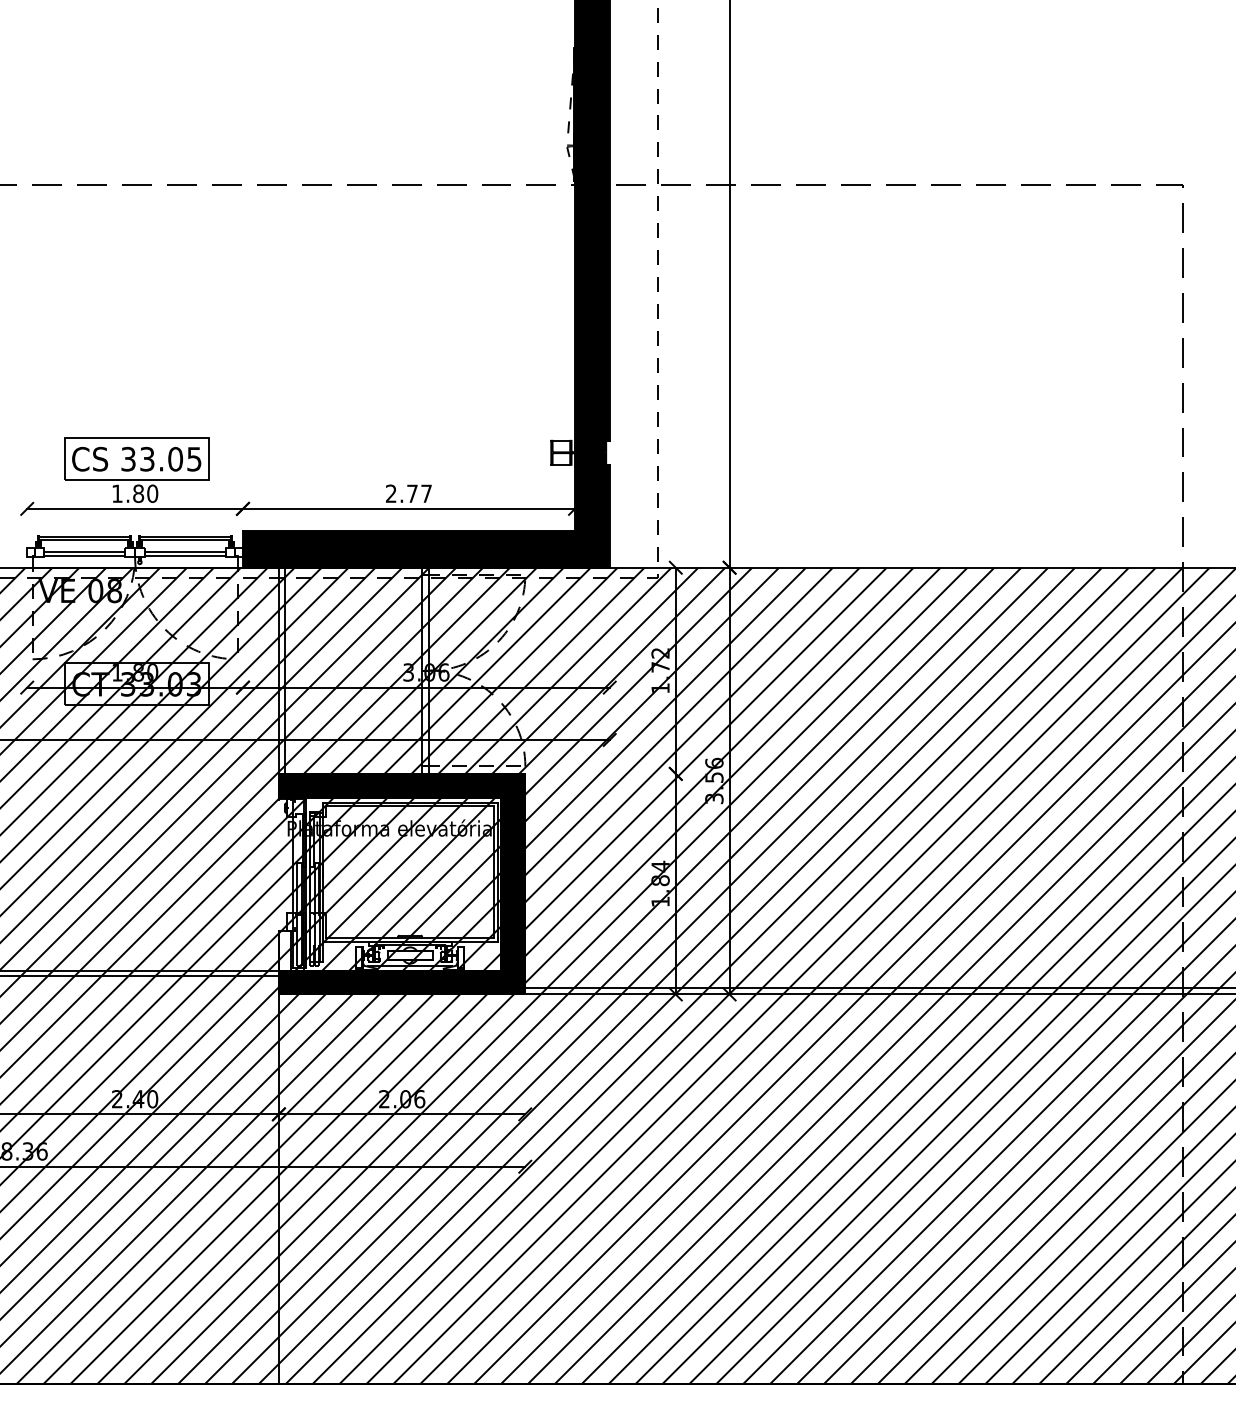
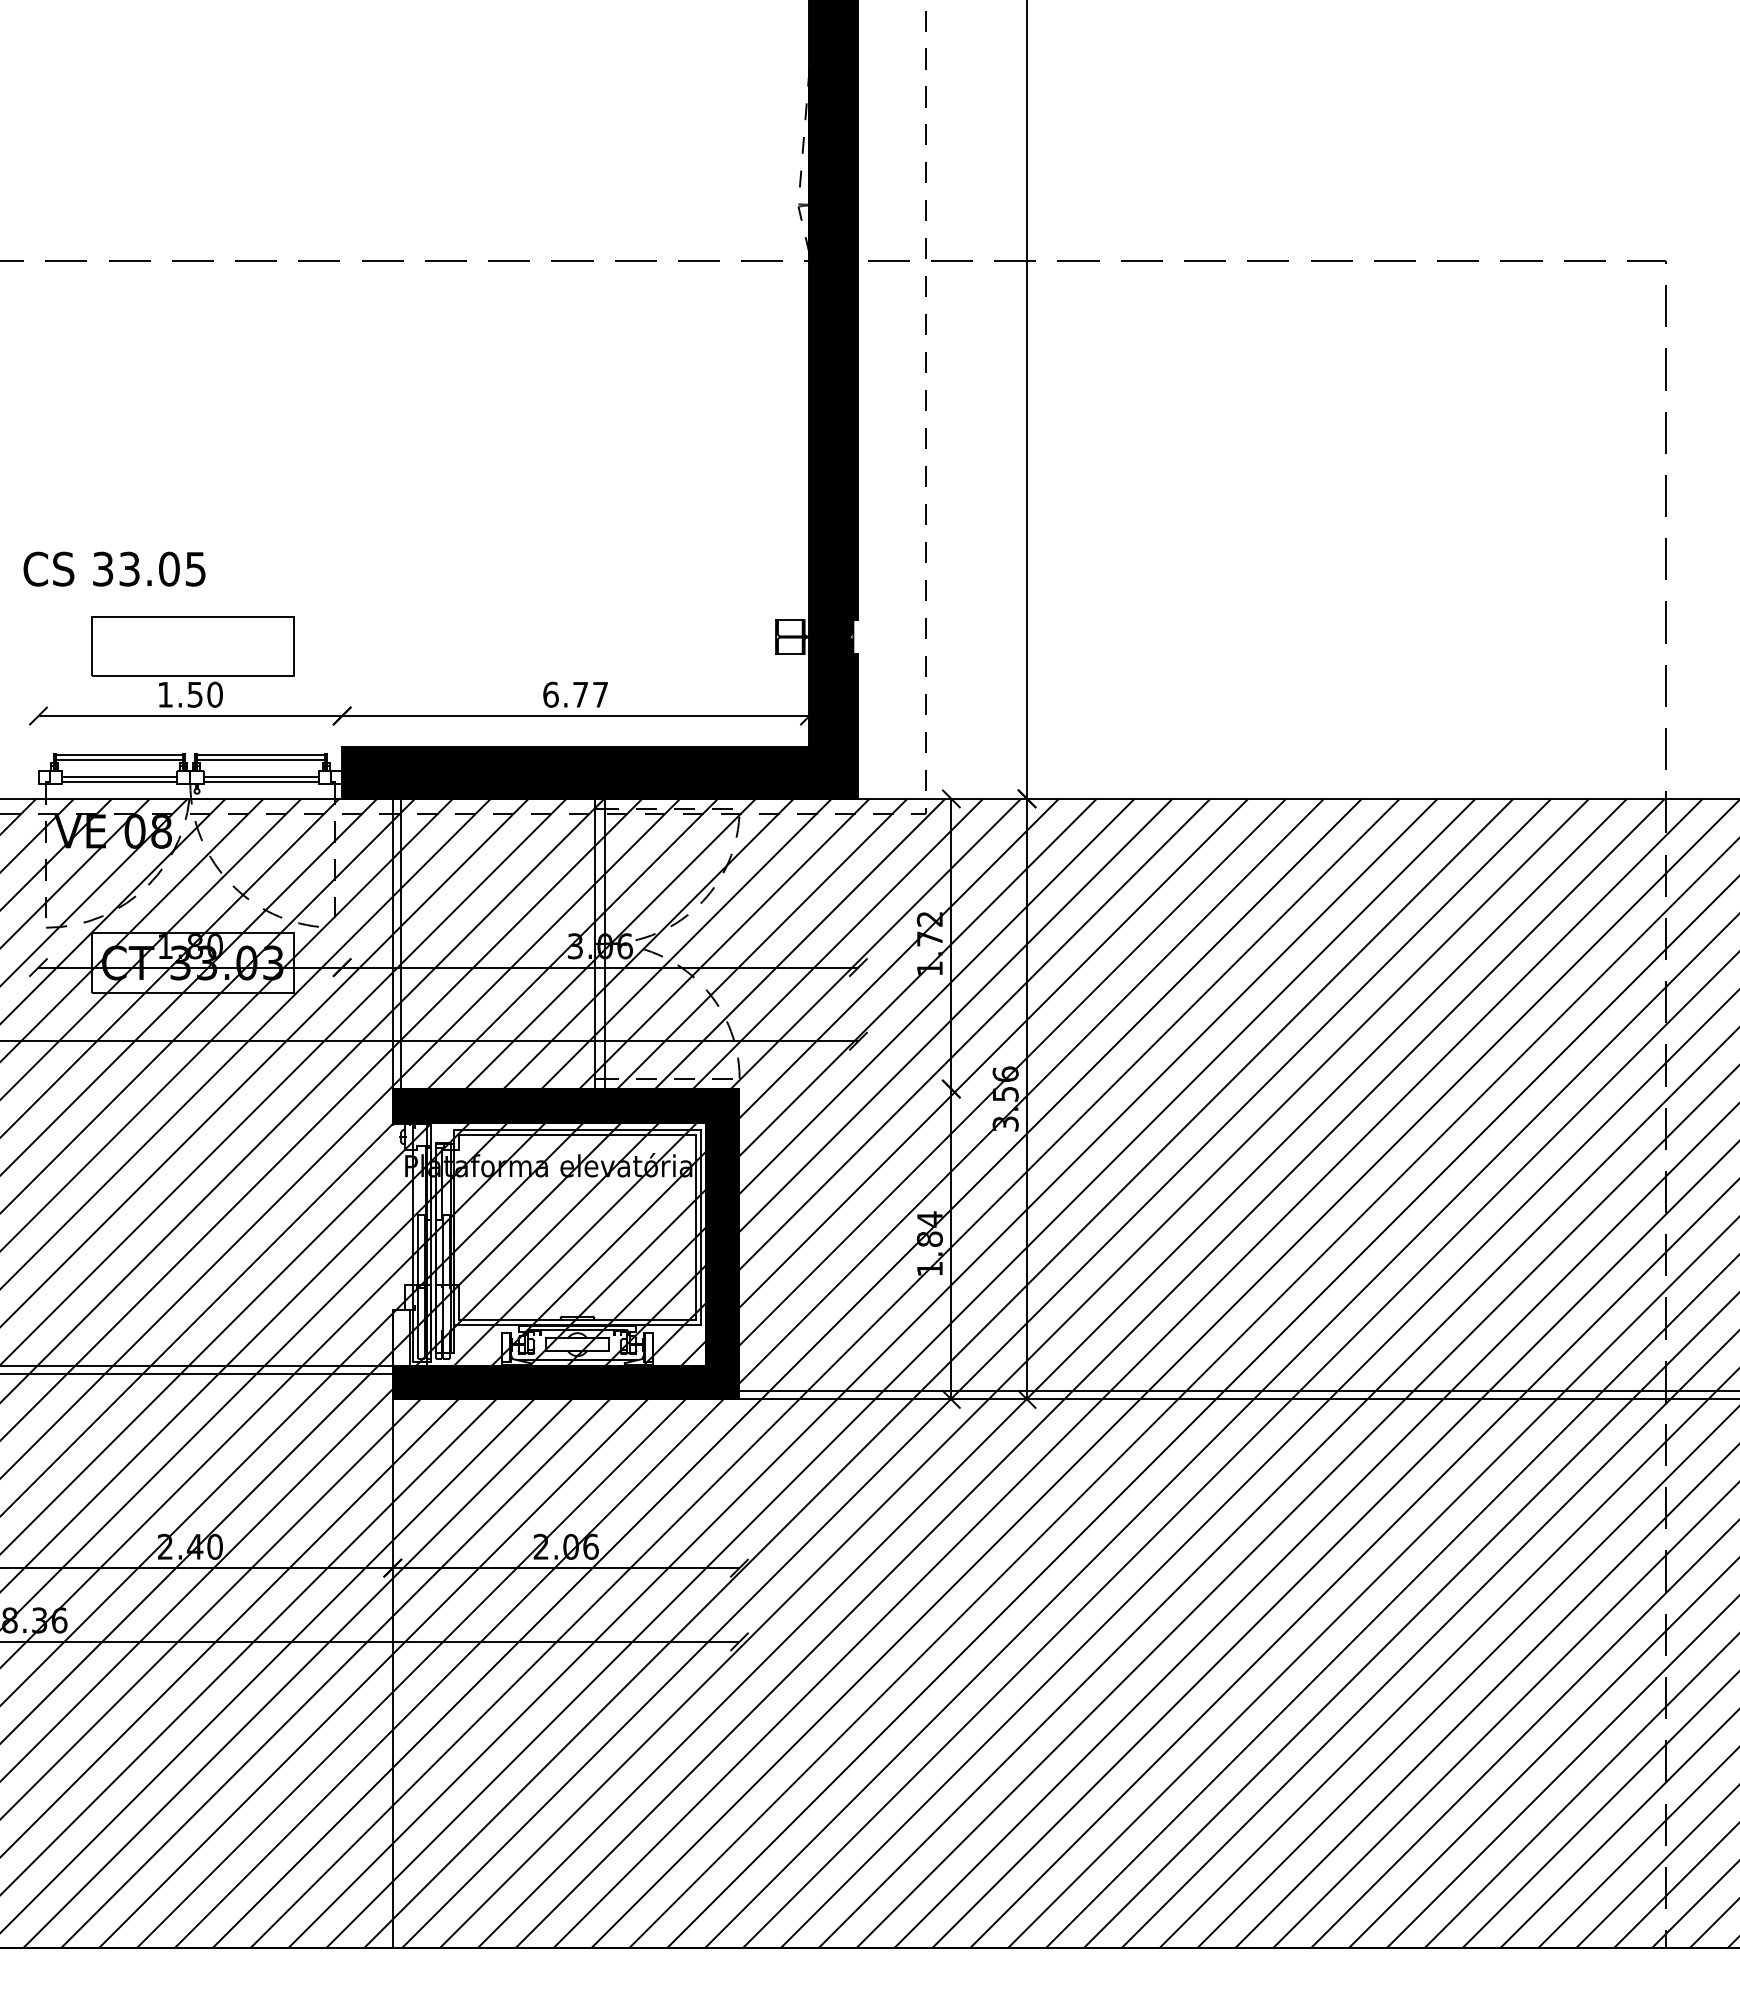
text: (136, 458) -> (114, 568), moved
text: (138, 493) -> (194, 694), 1.80 -> 1.50
text: (390, 493) -> (550, 694), 2.77 -> 6.77

